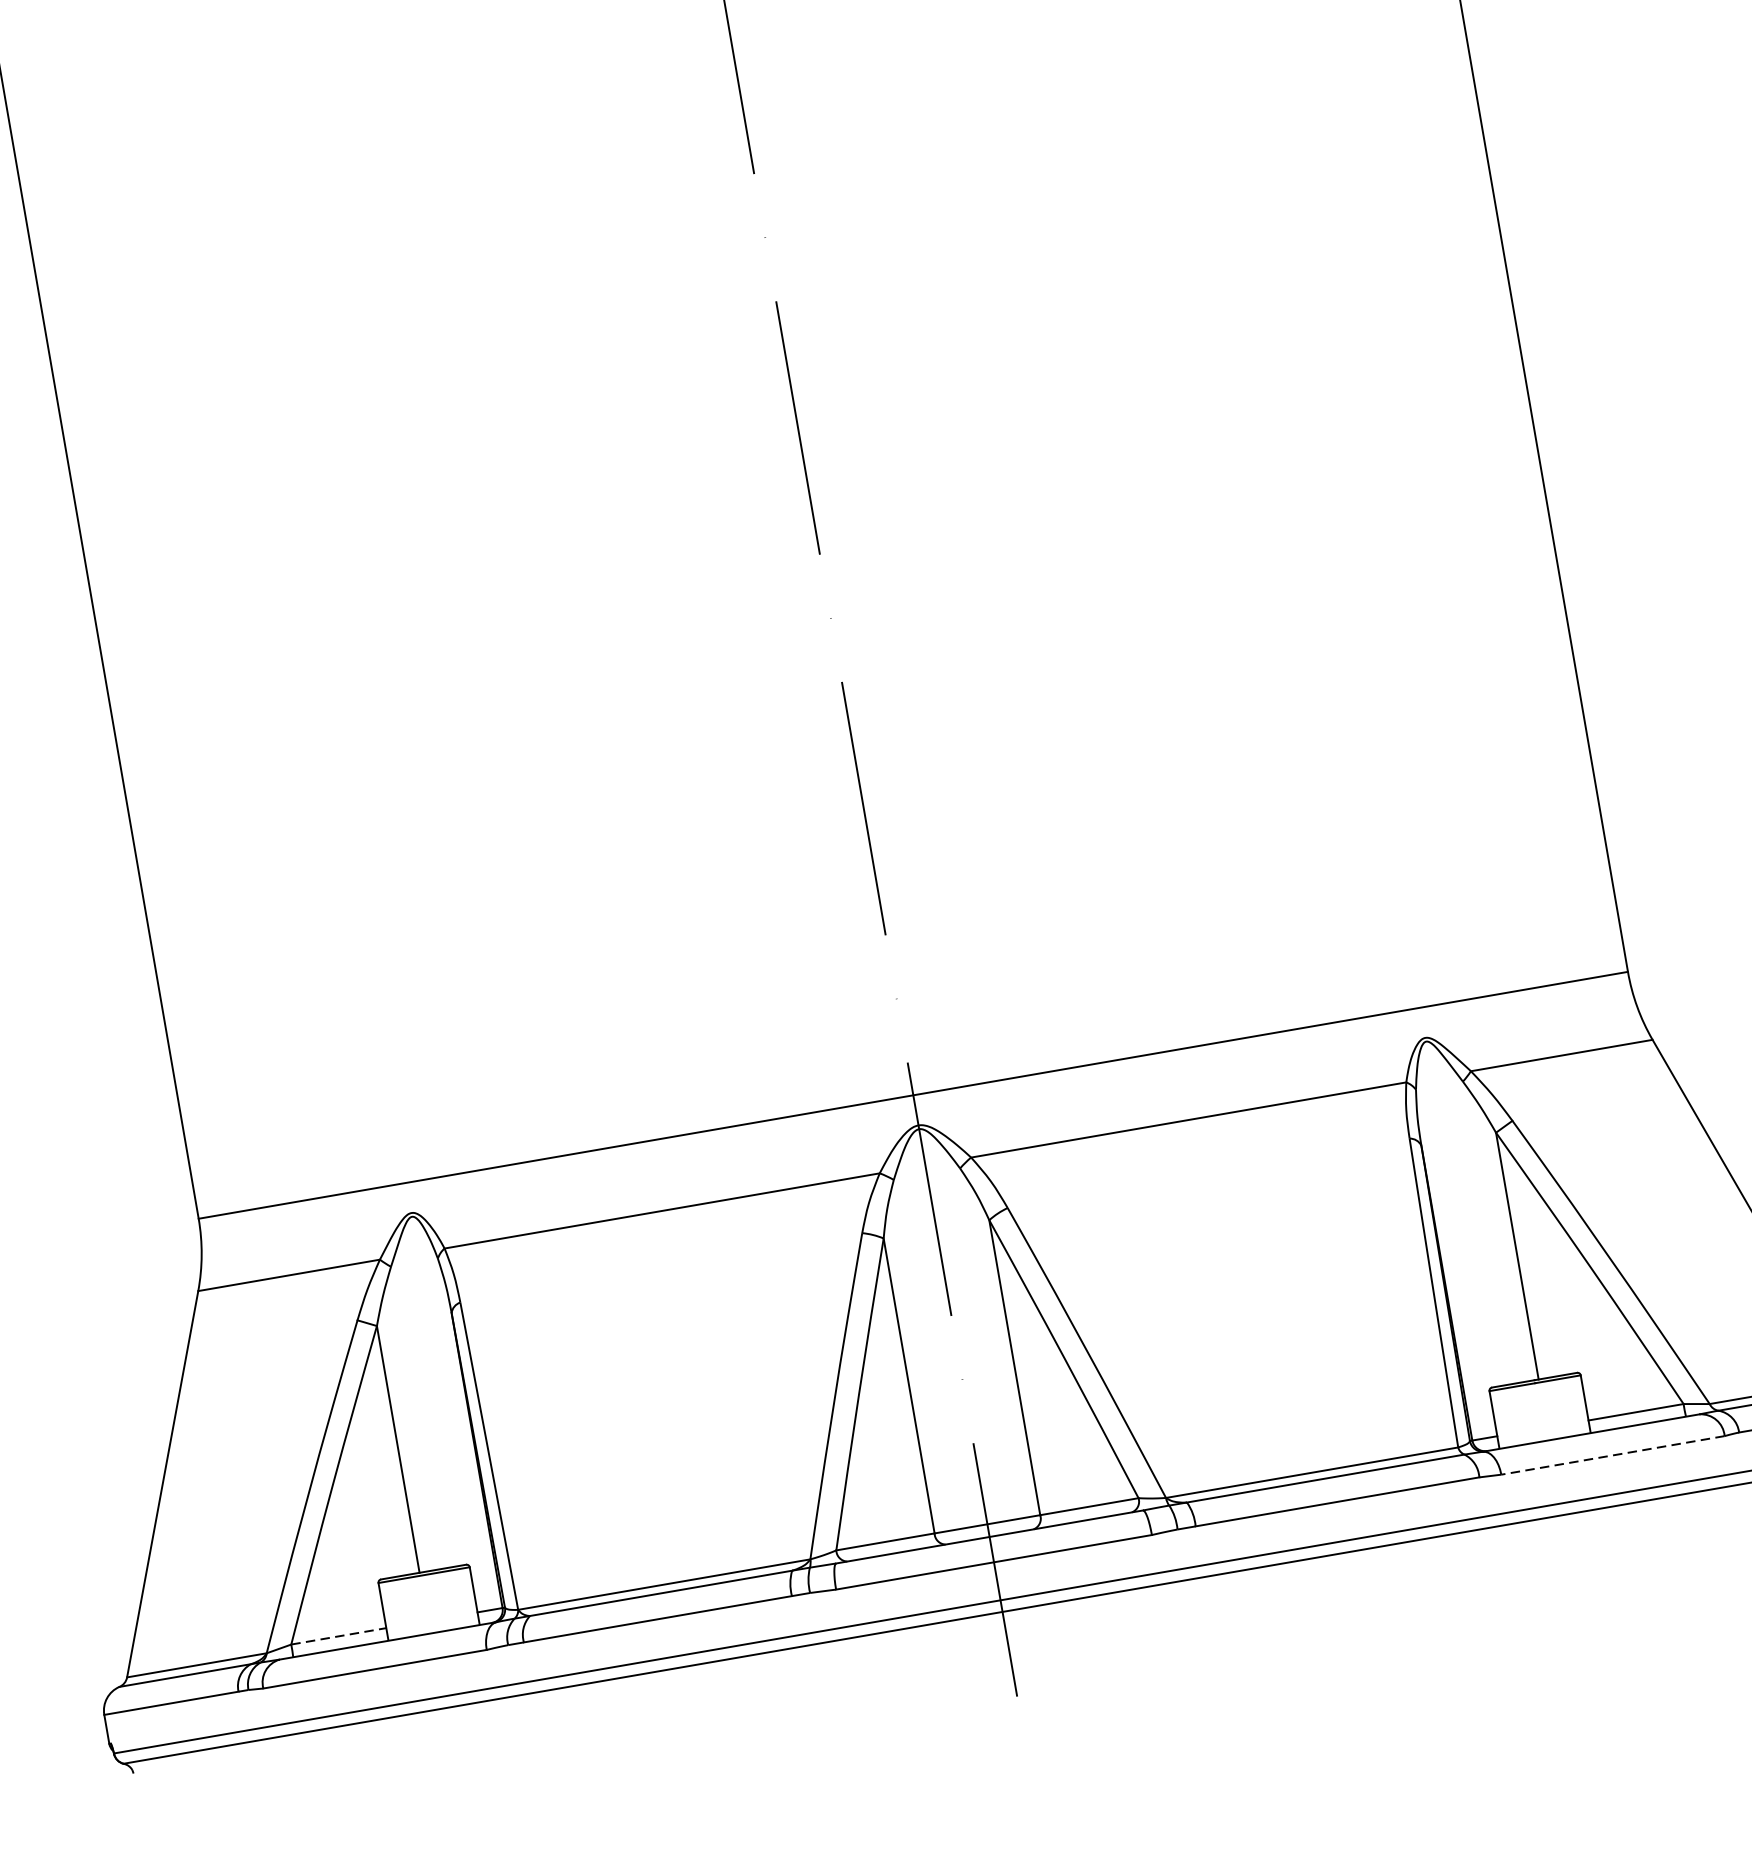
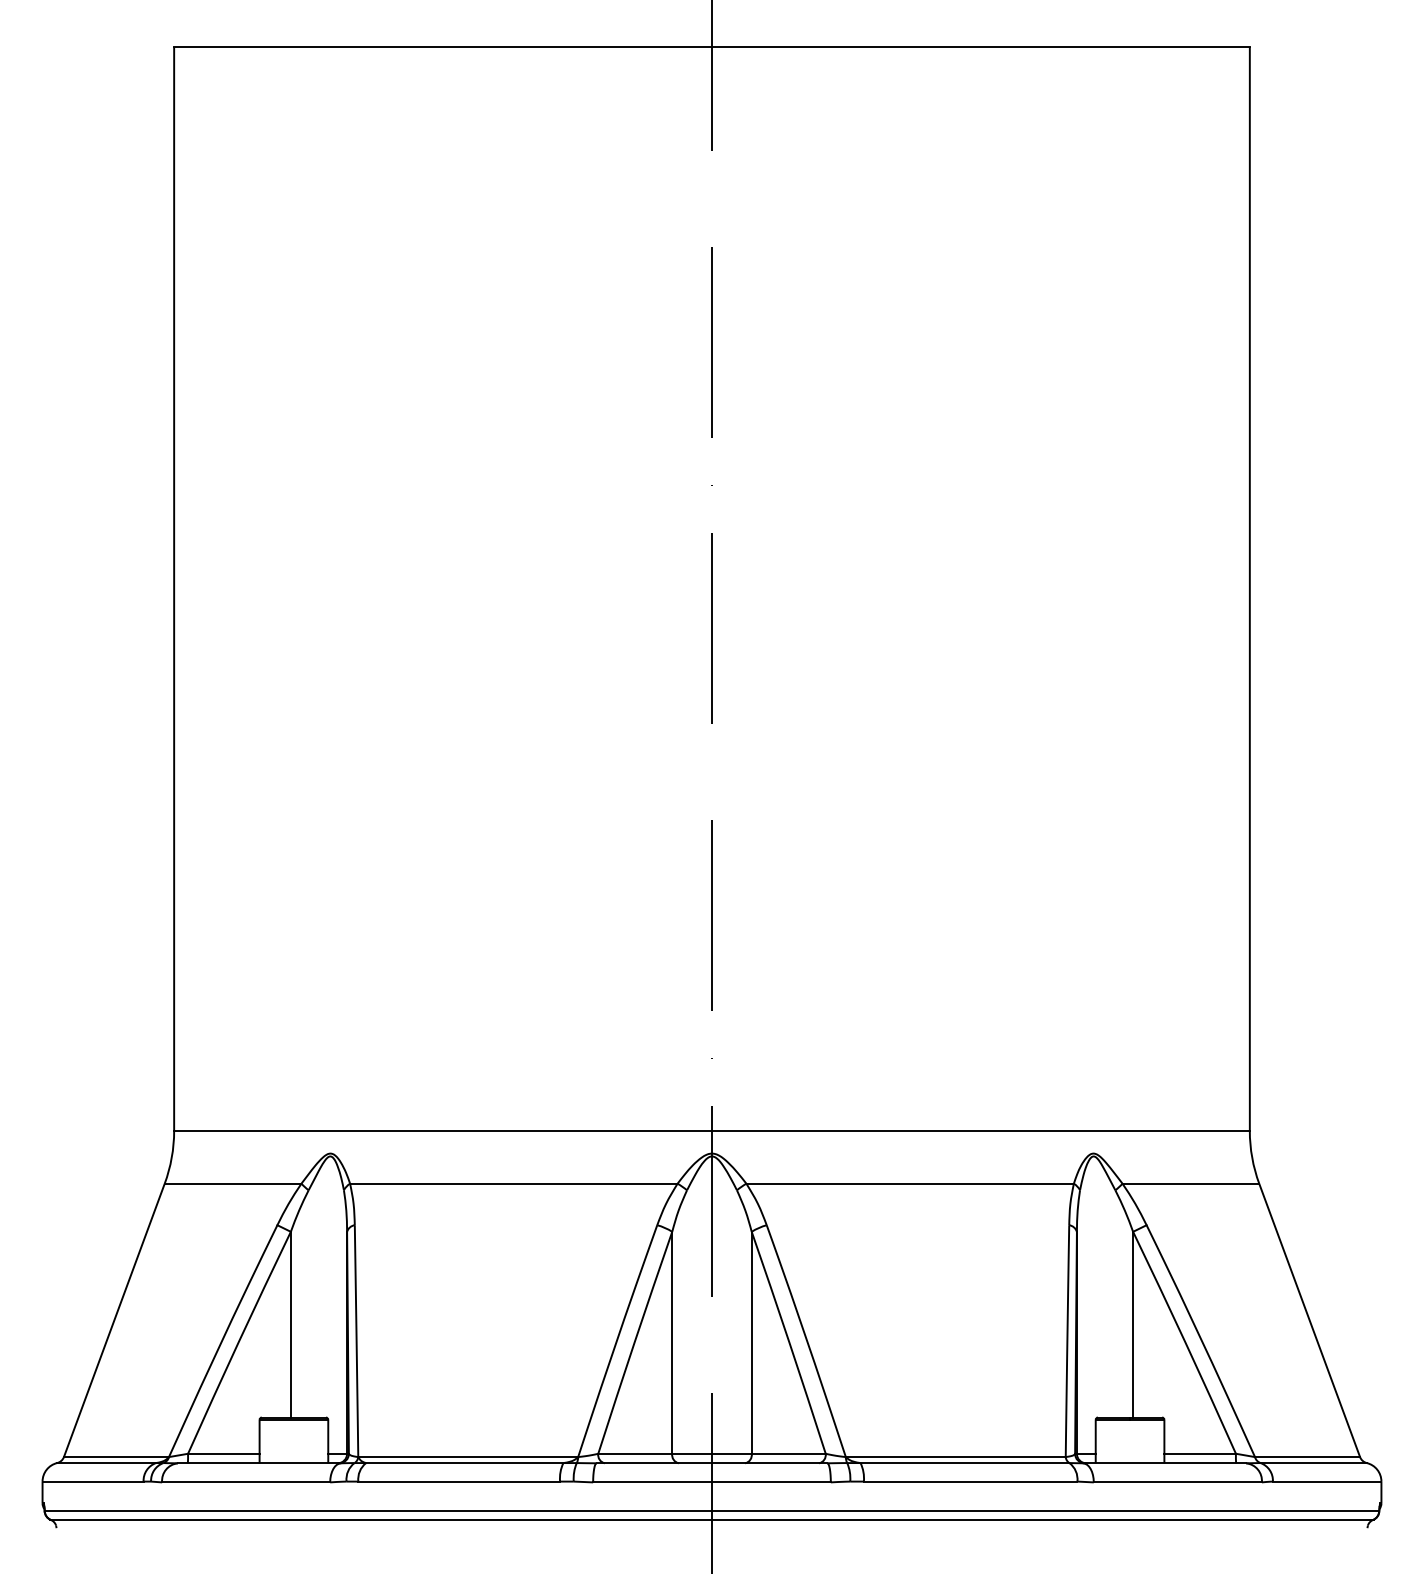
line: (1612, 1455) -> (1177, 1482), dashed -> solid
line: (338, 1636) -> (223, 1453), dashed -> solid

